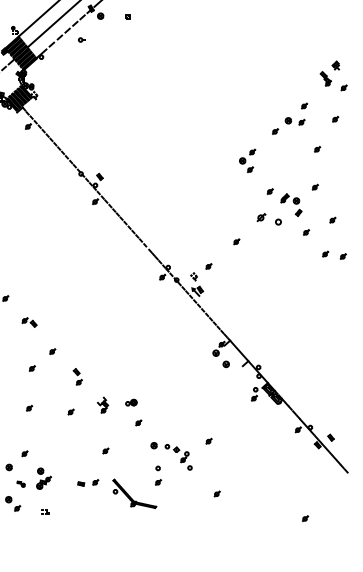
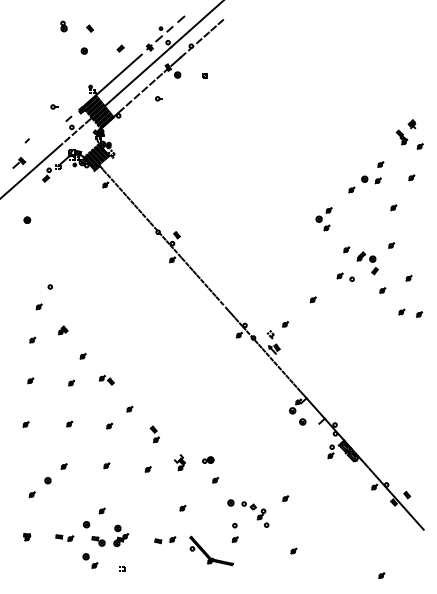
part: (269, 218) -> (345, 276), size x0.71
part: (21, 484) -> (98, 541), size x1.67

